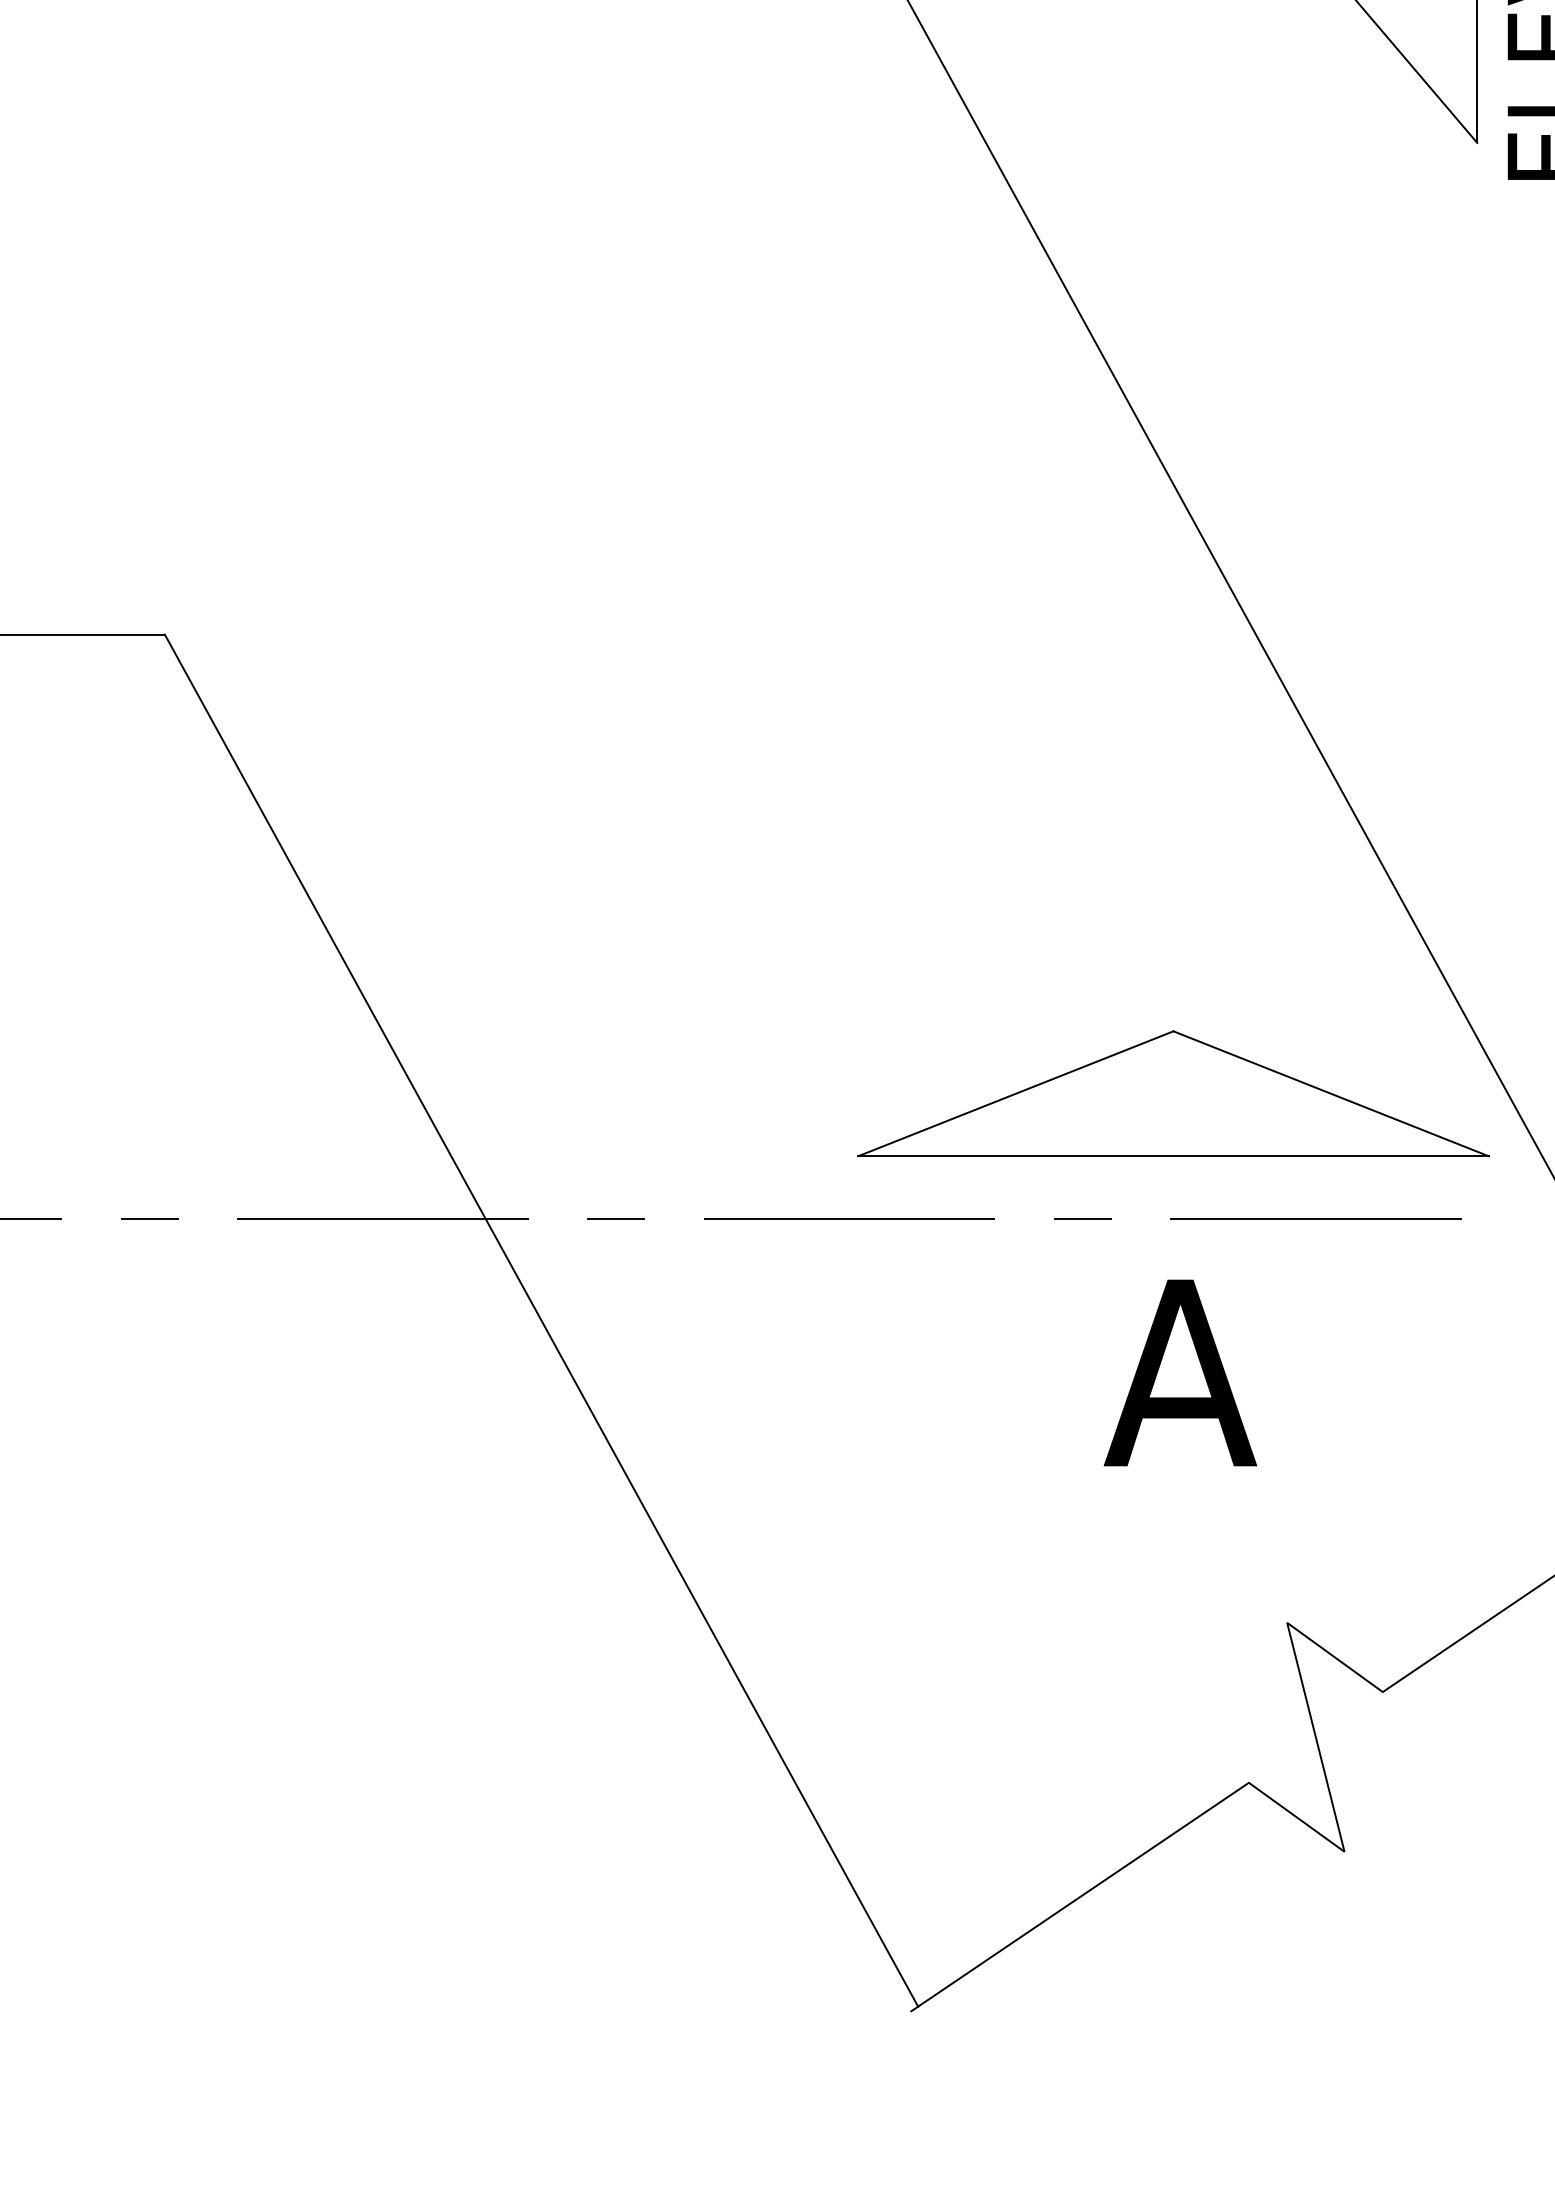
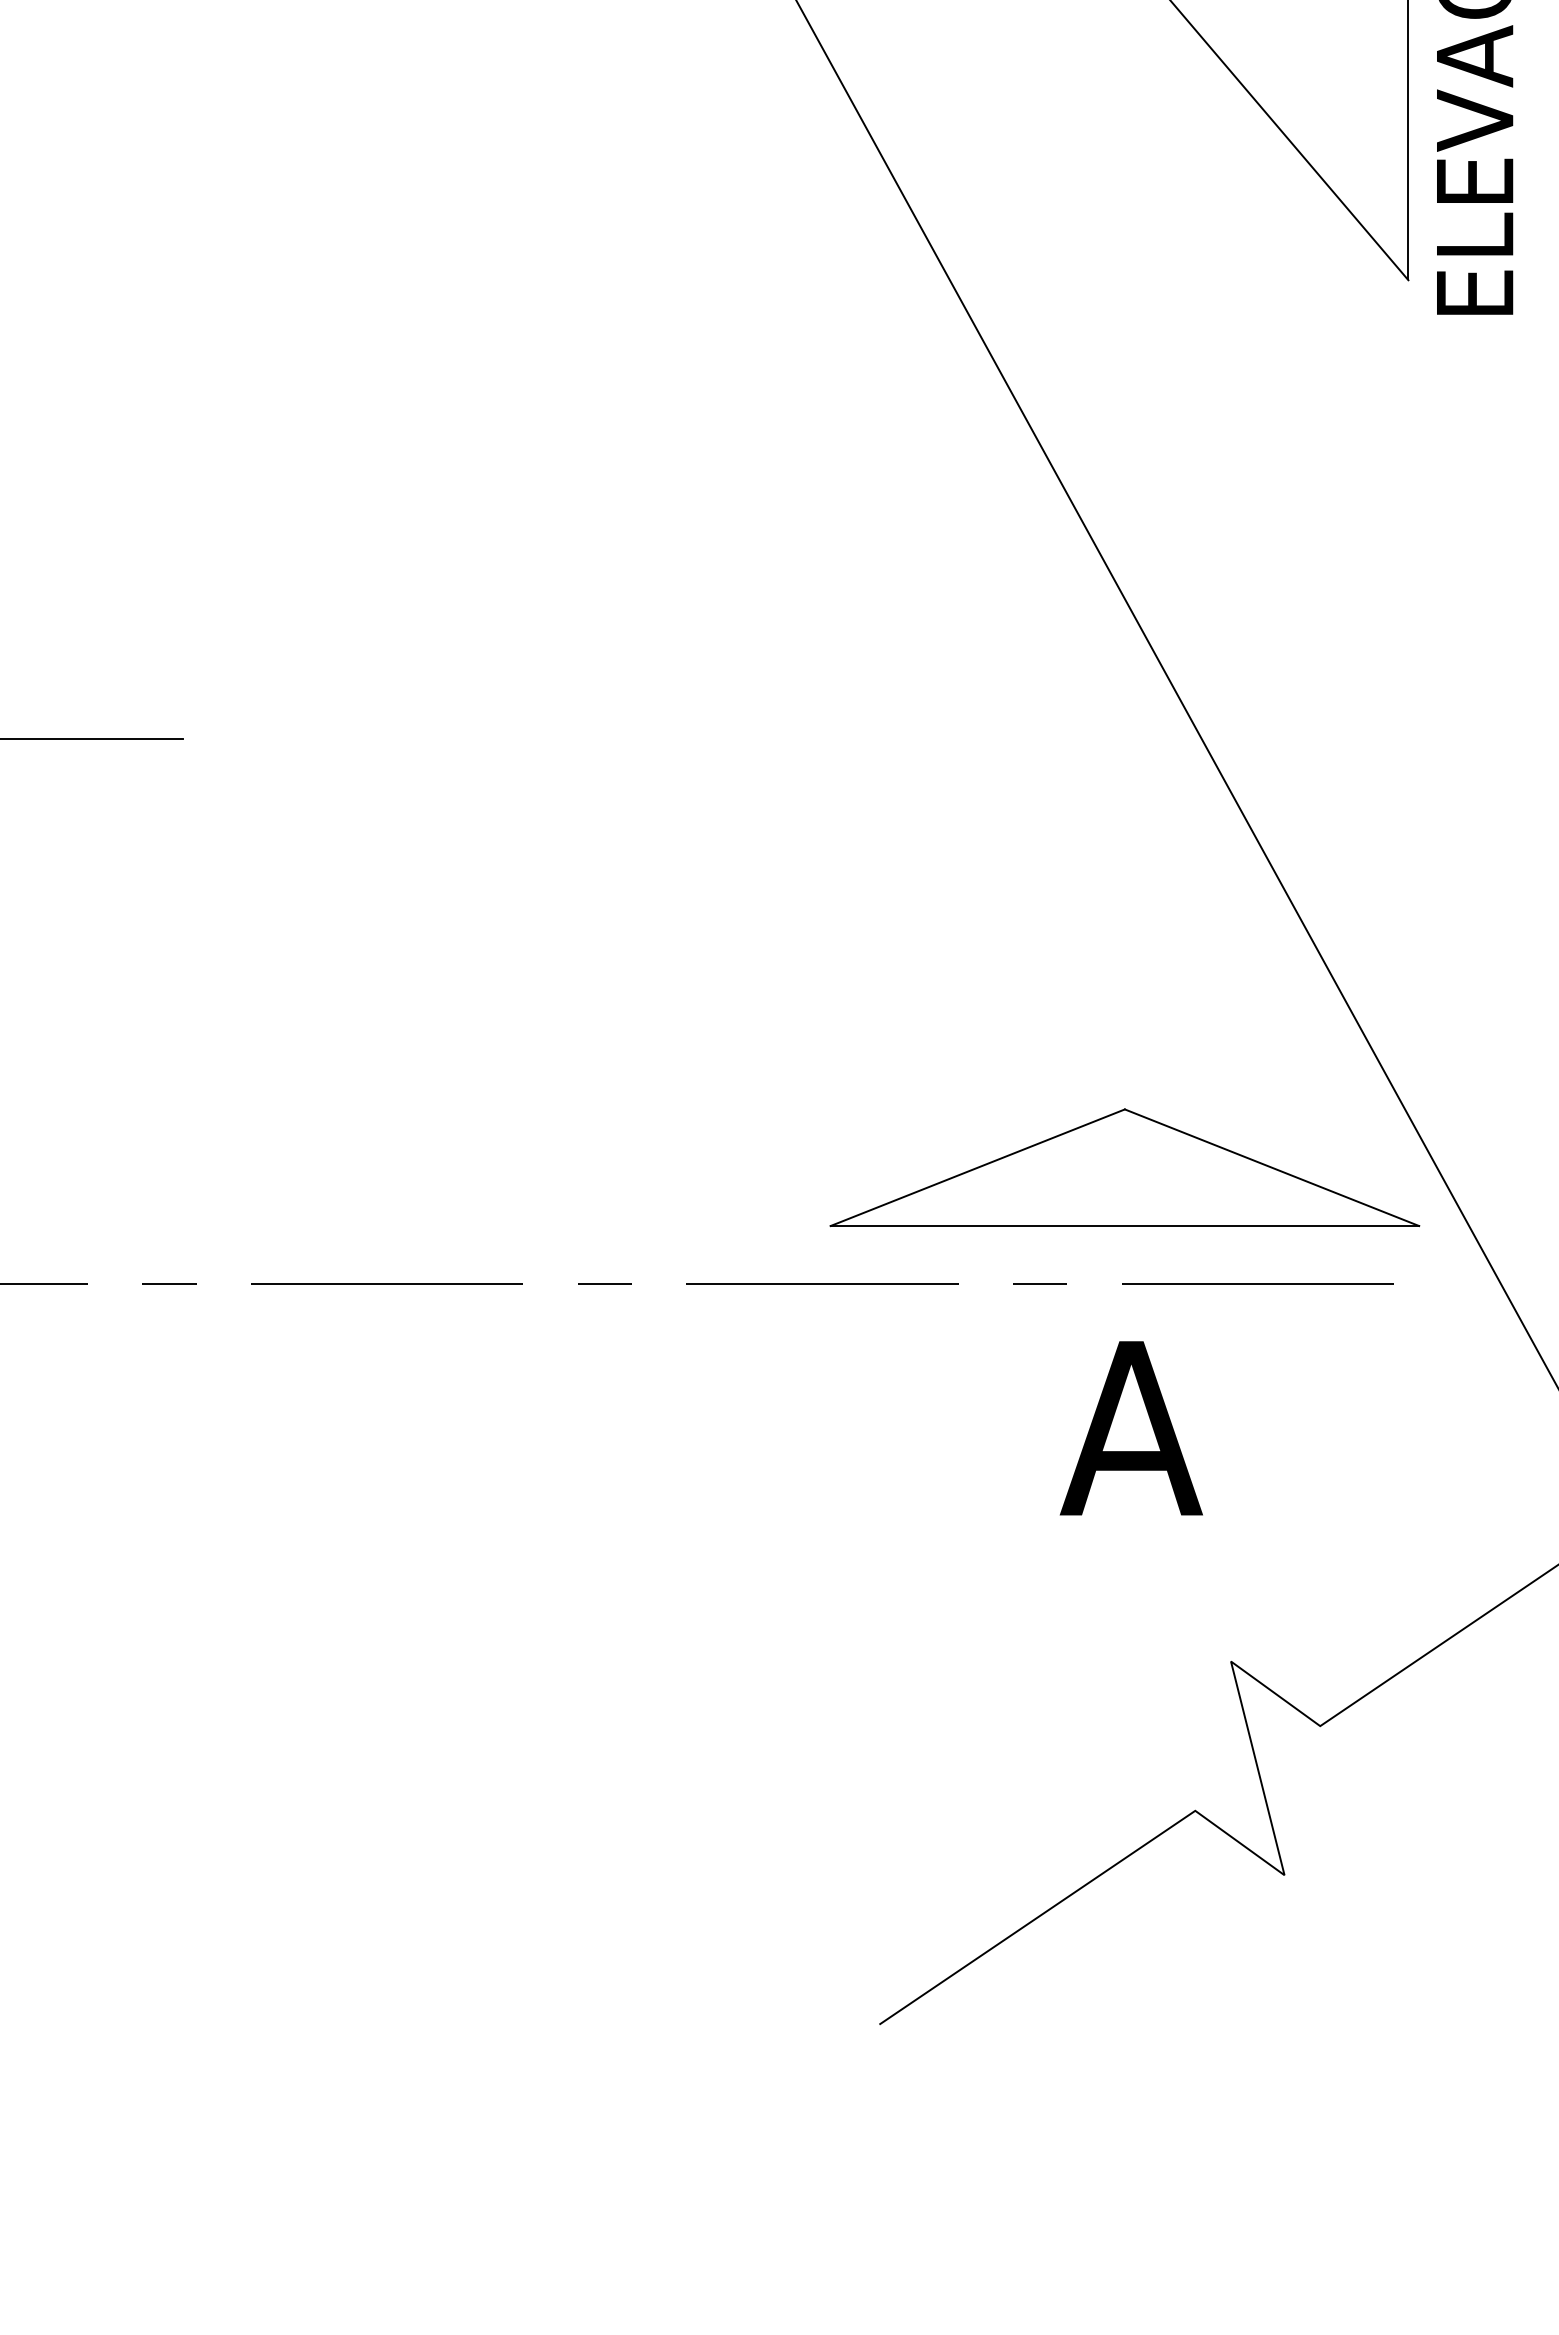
line: (540, 1320) -> (534, 1379), removed

